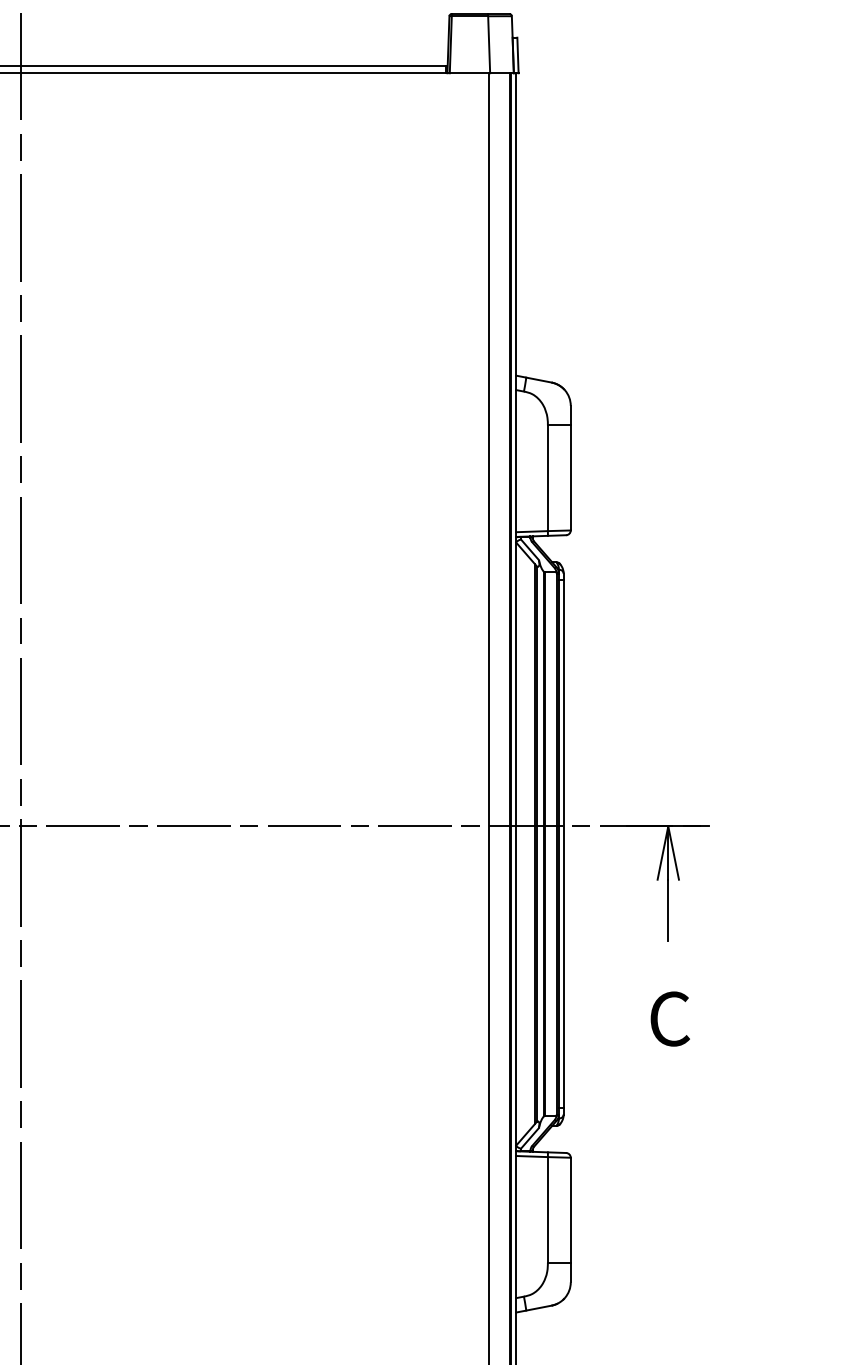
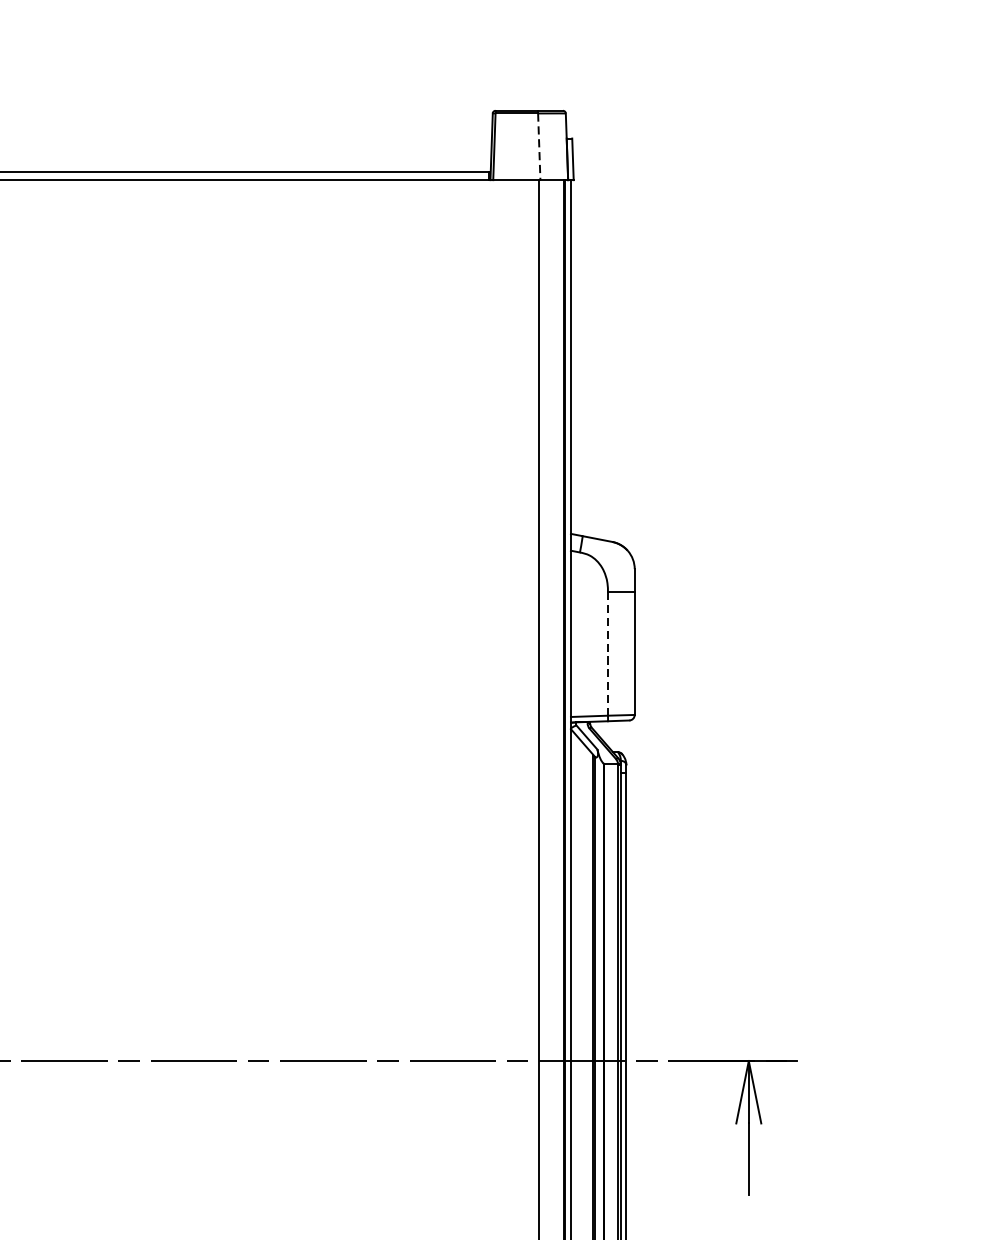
line: (489, 44) -> (539, 146), solid -> dashed
line: (547, 478) -> (607, 654), solid -> dashed

